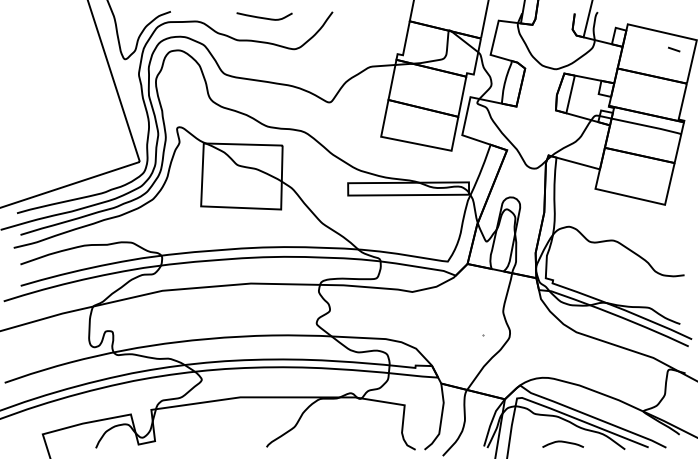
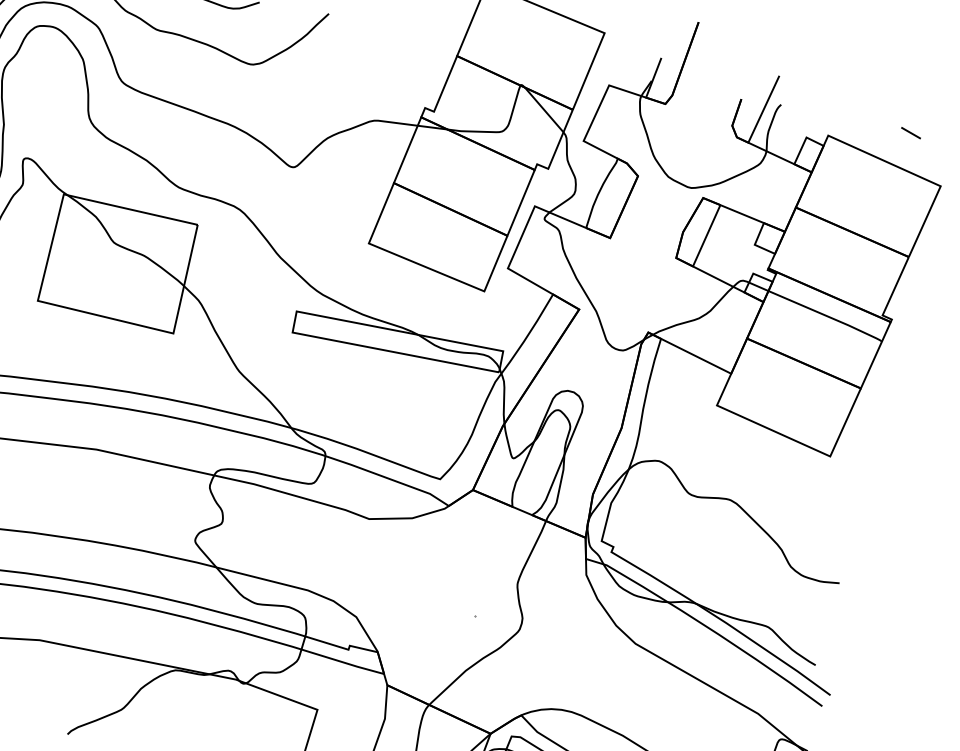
line: (674, 49) -> (911, 133), moved

